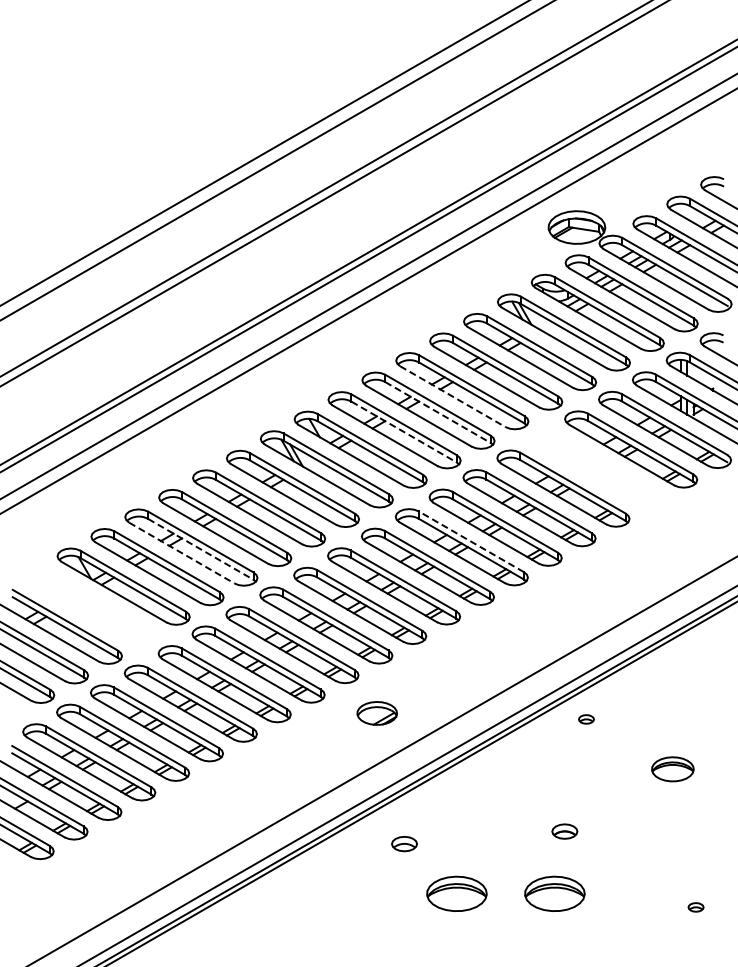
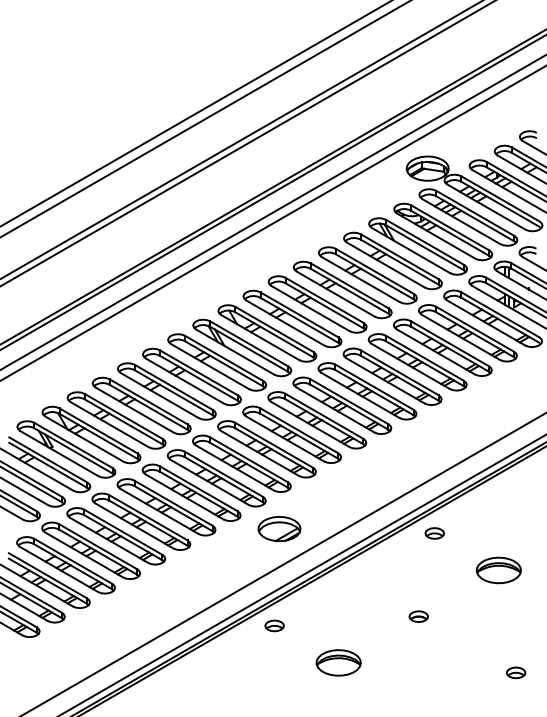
line: (452, 396) -> (335, 293), dashed -> solid
line: (438, 412) -> (325, 305), dashed -> solid
line: (404, 432) -> (299, 320), dashed -> solid
part: (597, 469) -> (442, 348), added
line: (471, 541) -> (349, 401), dashed -> solid
line: (200, 549) -> (148, 407), dashed -> solid
line: (181, 553) -> (134, 410), dashed -> solid
part: (89, 606) -> (66, 449), added
part: (377, 713) -> (279, 529), size x1.43
part: (586, 719) -> (434, 533), size x1.67
part: (672, 769) -> (498, 570), size x1.43
part: (404, 844) -> (274, 626), moved
part: (554, 893) -> (411, 662), removed
part: (695, 907) -> (515, 672), size x1.67

